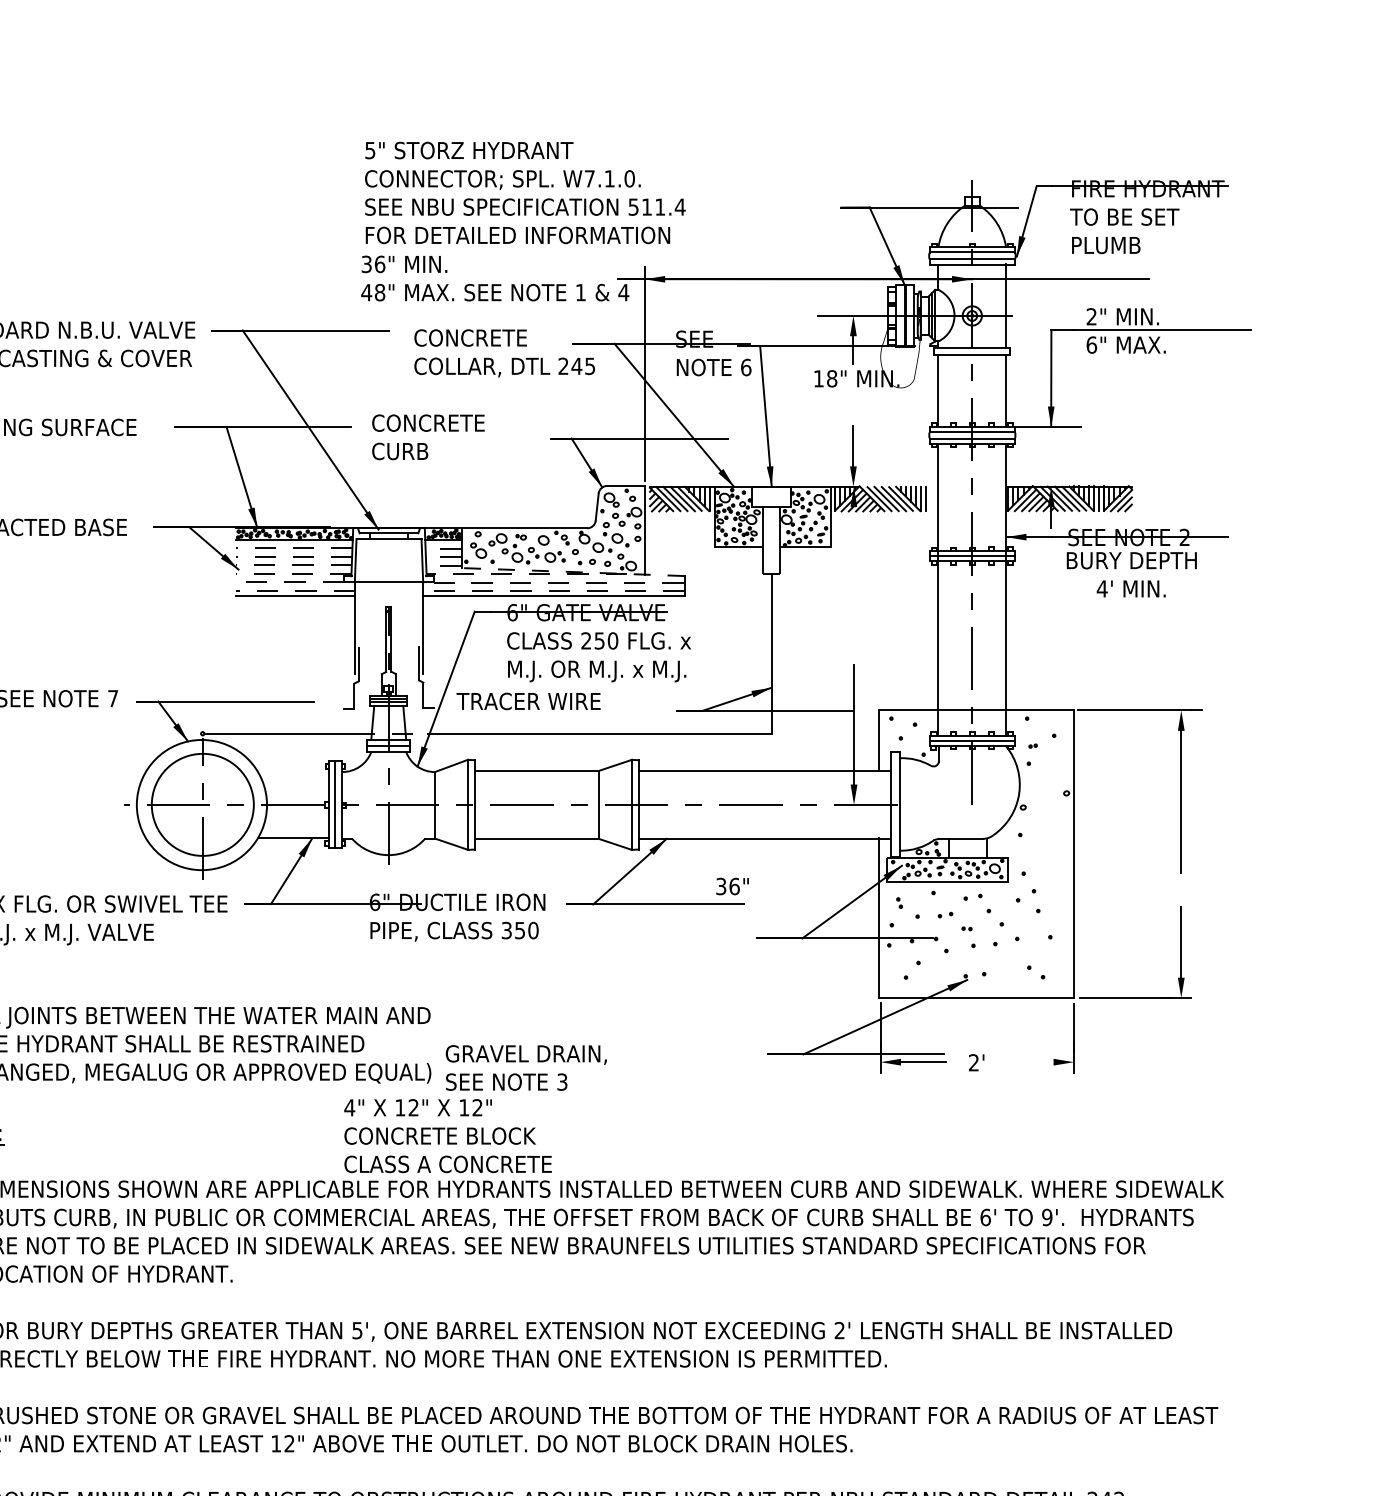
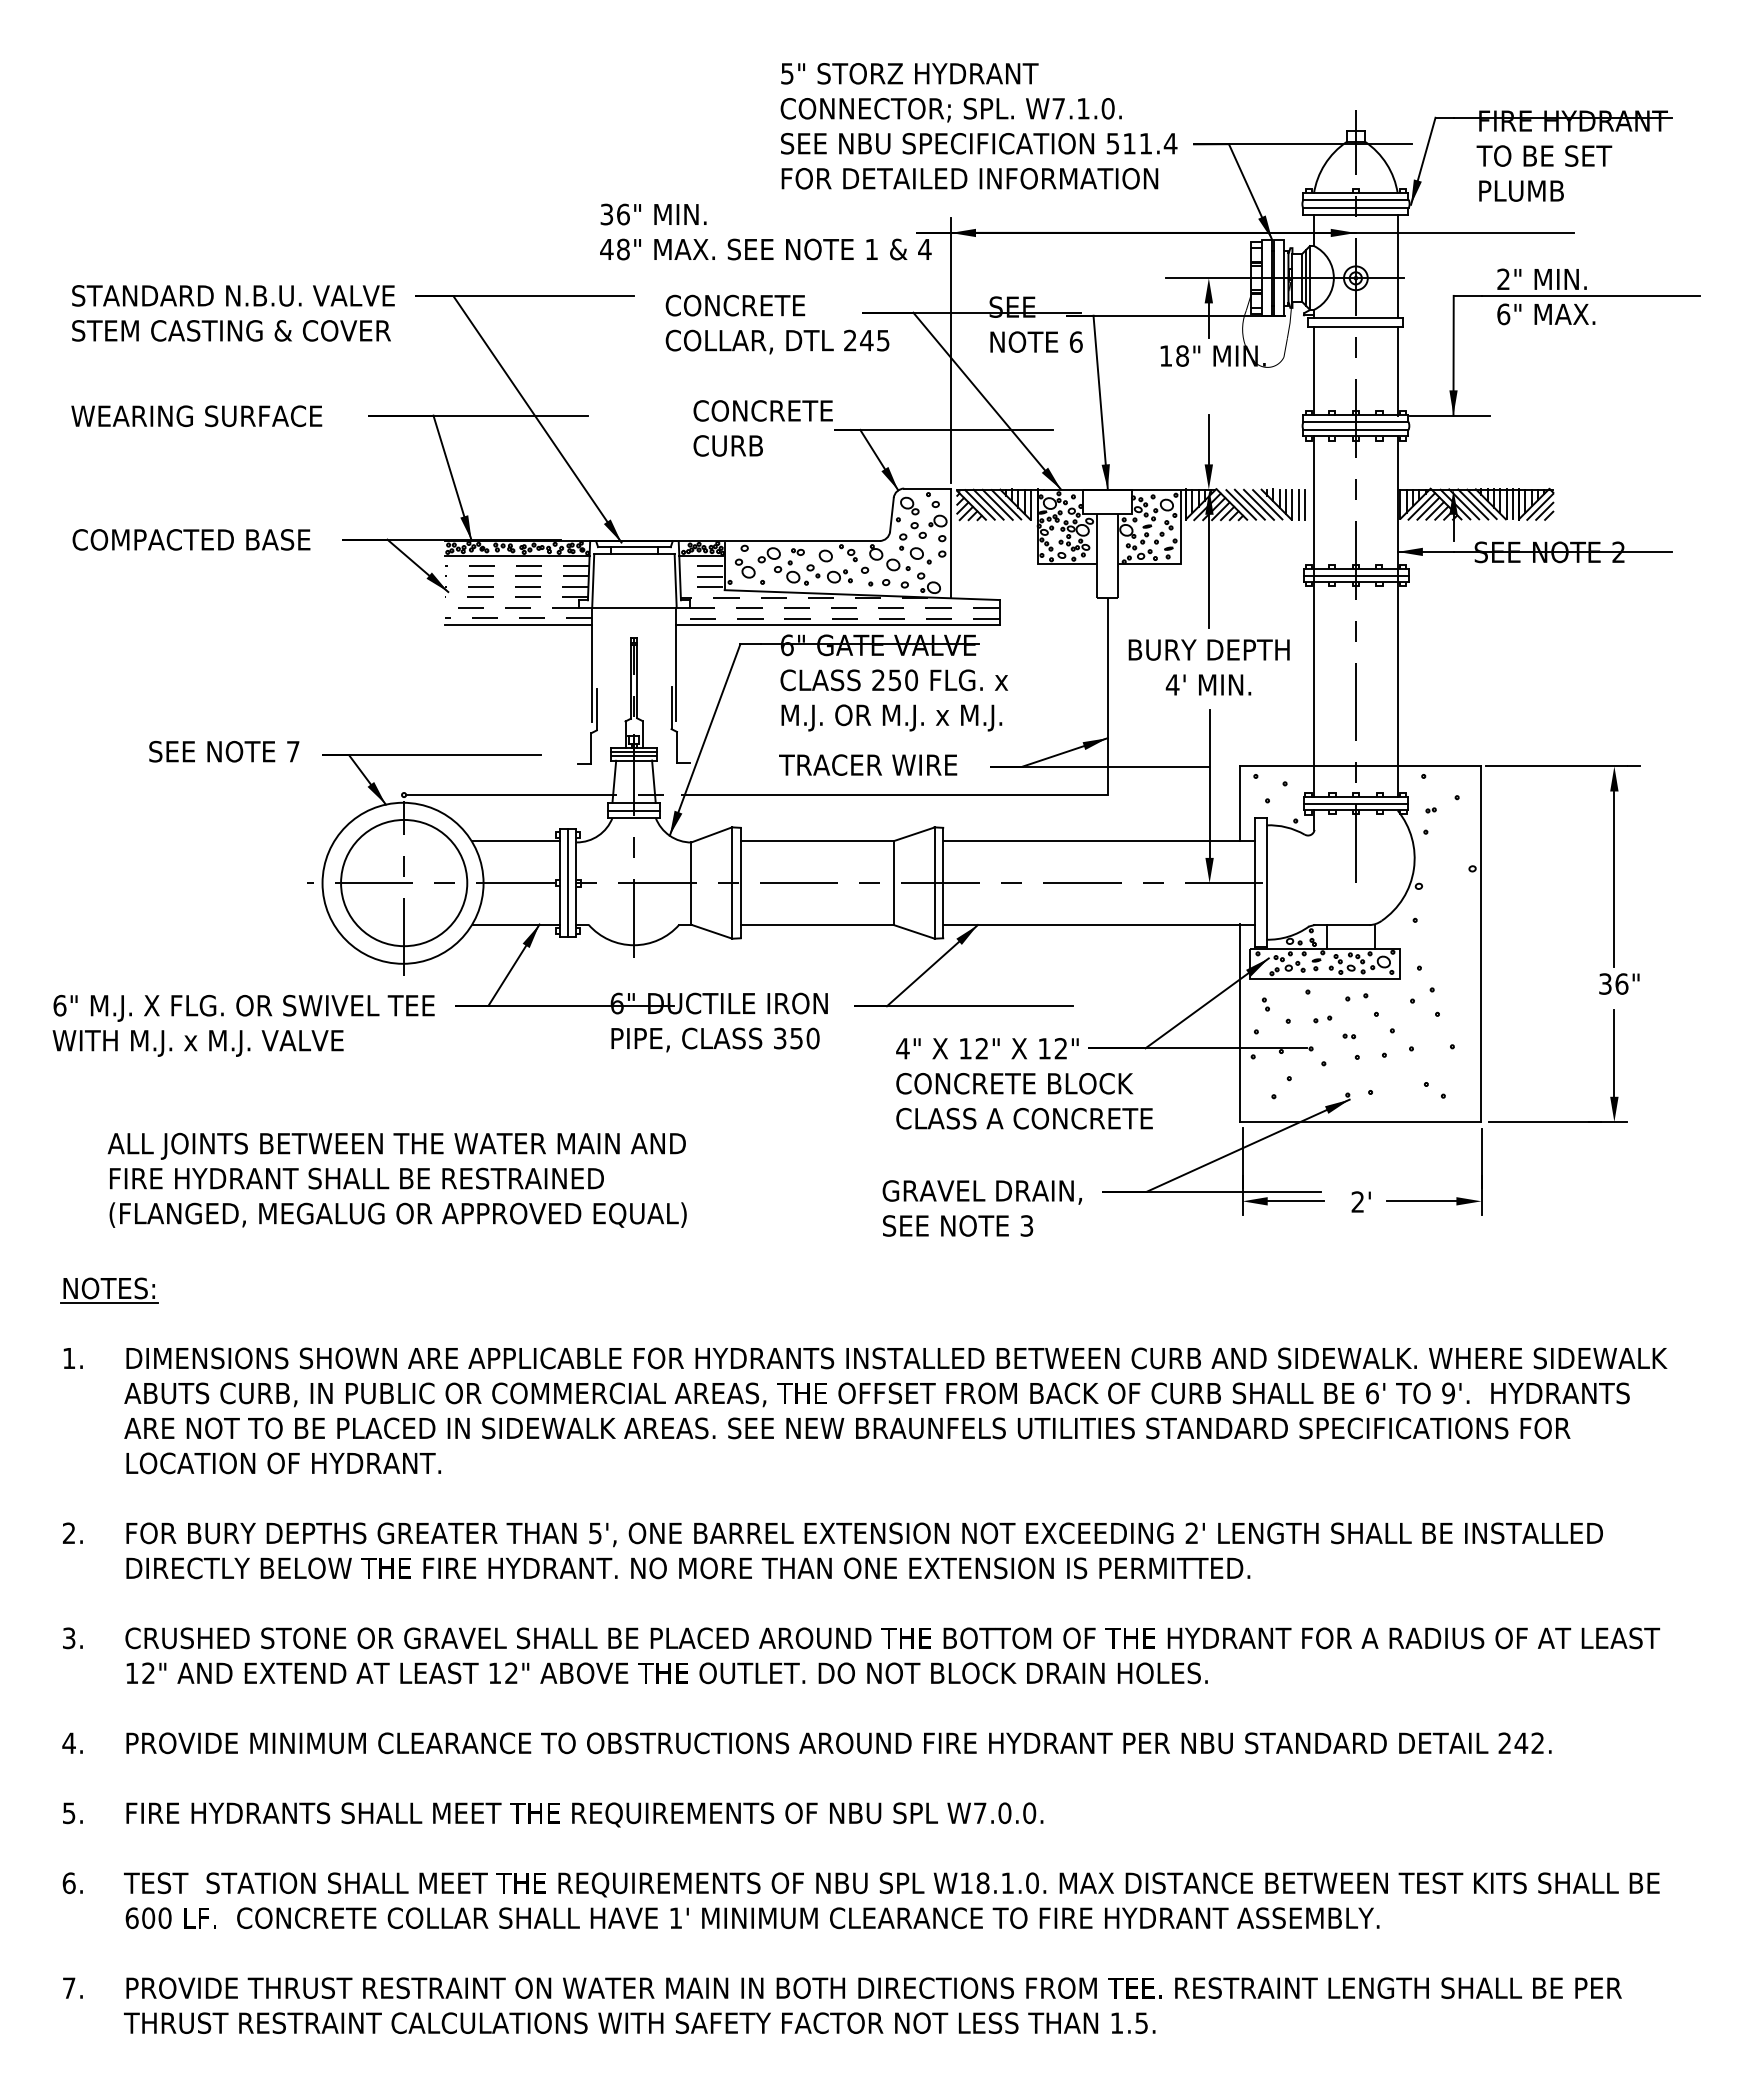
text: (524, 193) -> (978, 126), moved
text: (427, 437) -> (762, 428), moved
line: (930, 498) -> (1304, 504), added
line: (853, 552) -> (1209, 571), added
line: (573, 572) -> (862, 595), dashed -> solid
text: (1131, 574) -> (1208, 667), moved
text: (528, 700) -> (868, 764), moved
line: (292, 771) -> (515, 841), added
text: (732, 886) -> (1619, 983), moved
line: (1025, 1062) -> (1421, 1201), added
text: (525, 1067) -> (981, 1208), moved
text: (448, 1135) -> (1024, 1083), moved

